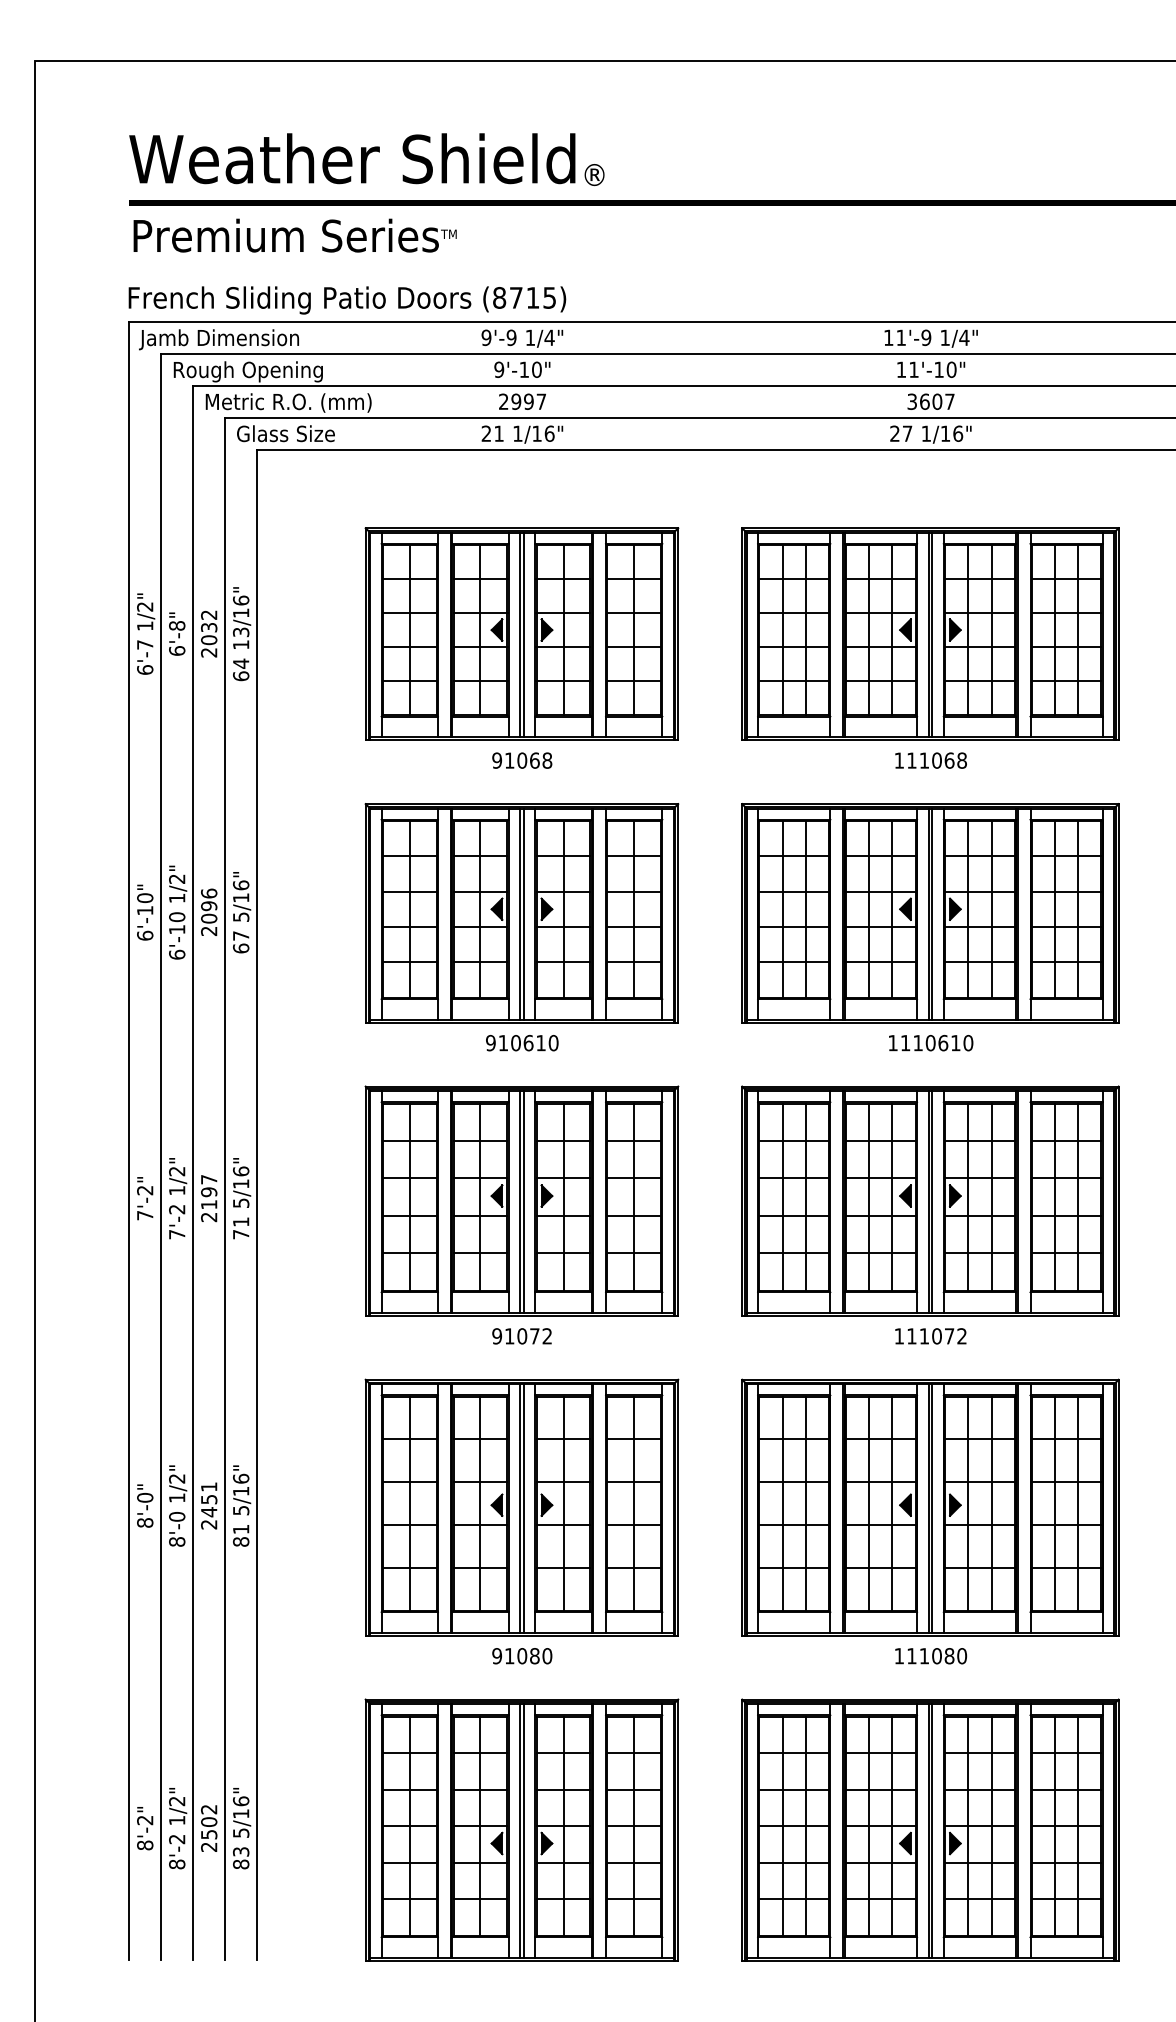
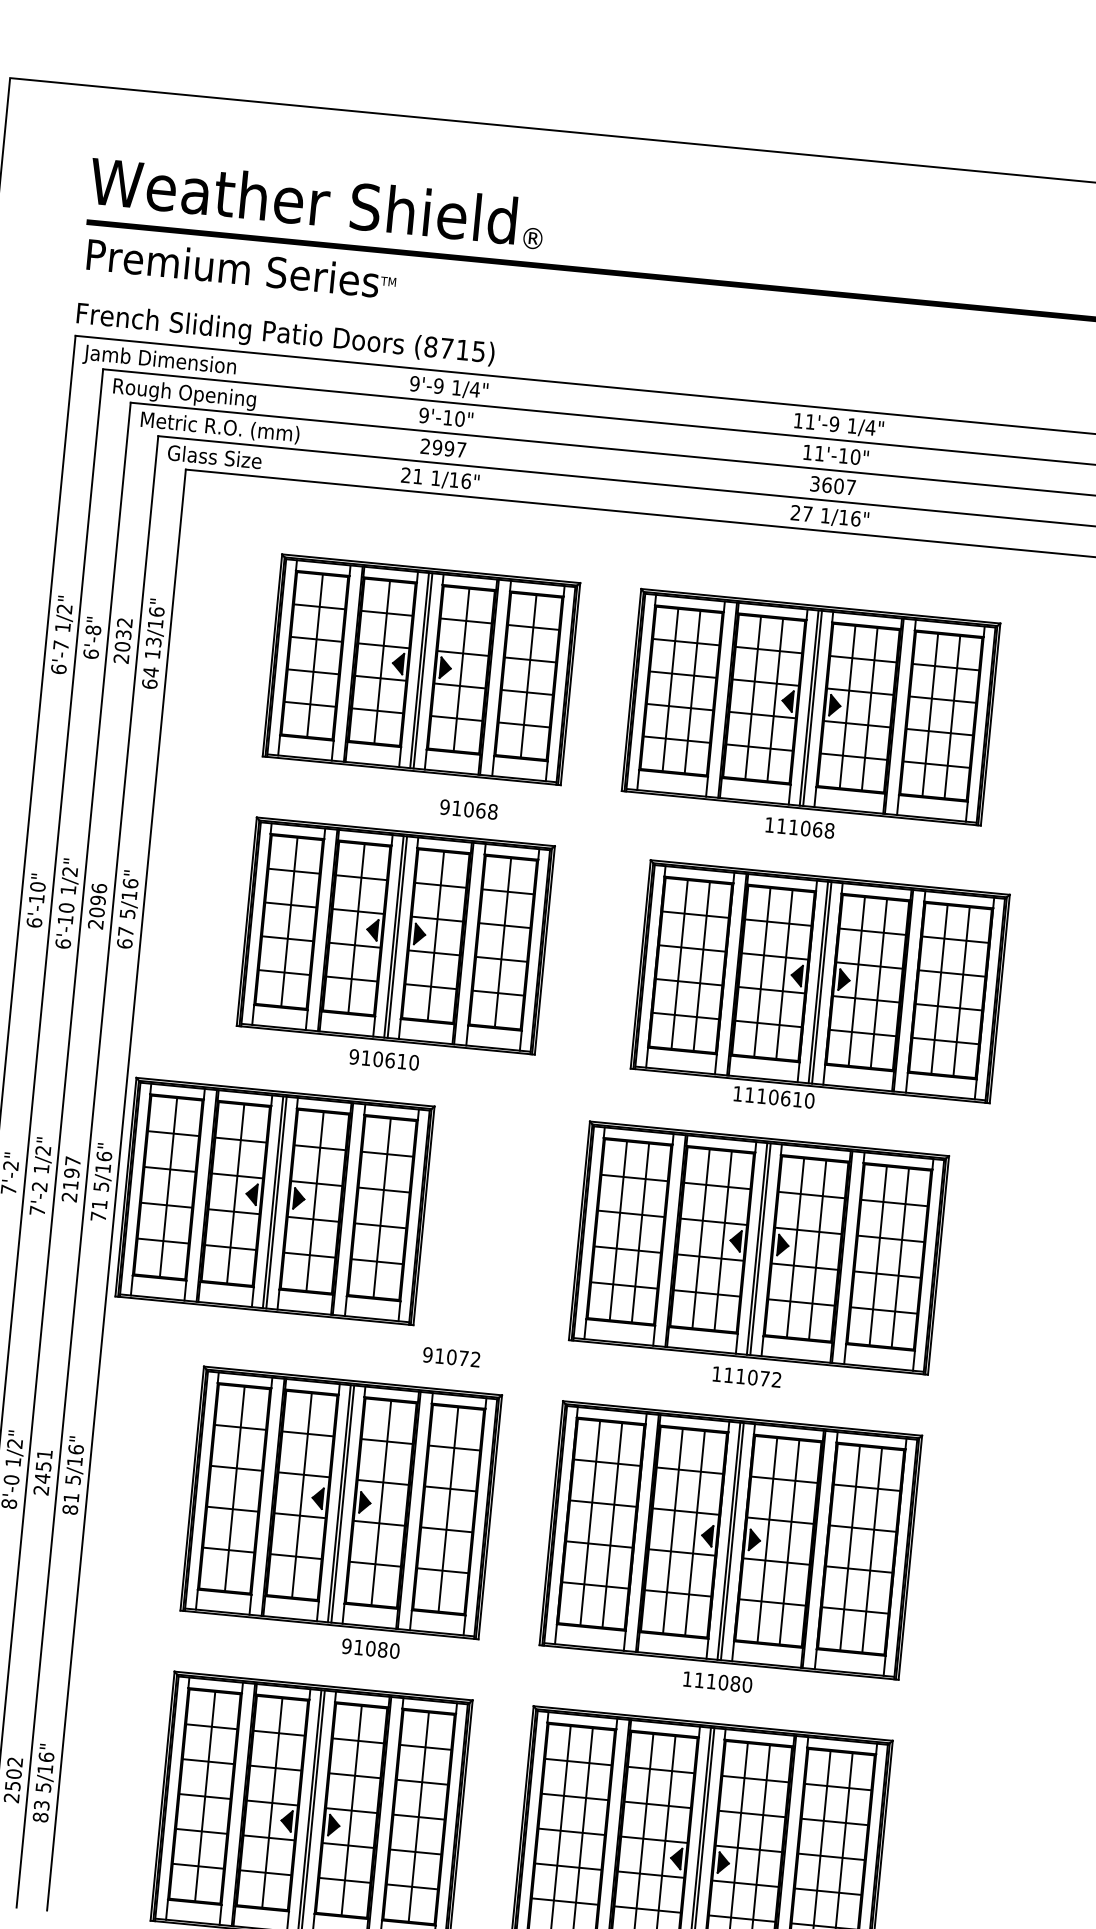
text: (522, 760) -> (469, 809), moved
part: (930, 913) -> (820, 981), moved
part: (521, 1200) -> (274, 1200), moved
text: (521, 1336) -> (451, 1357), moved
text: (522, 1656) -> (371, 1649), moved

